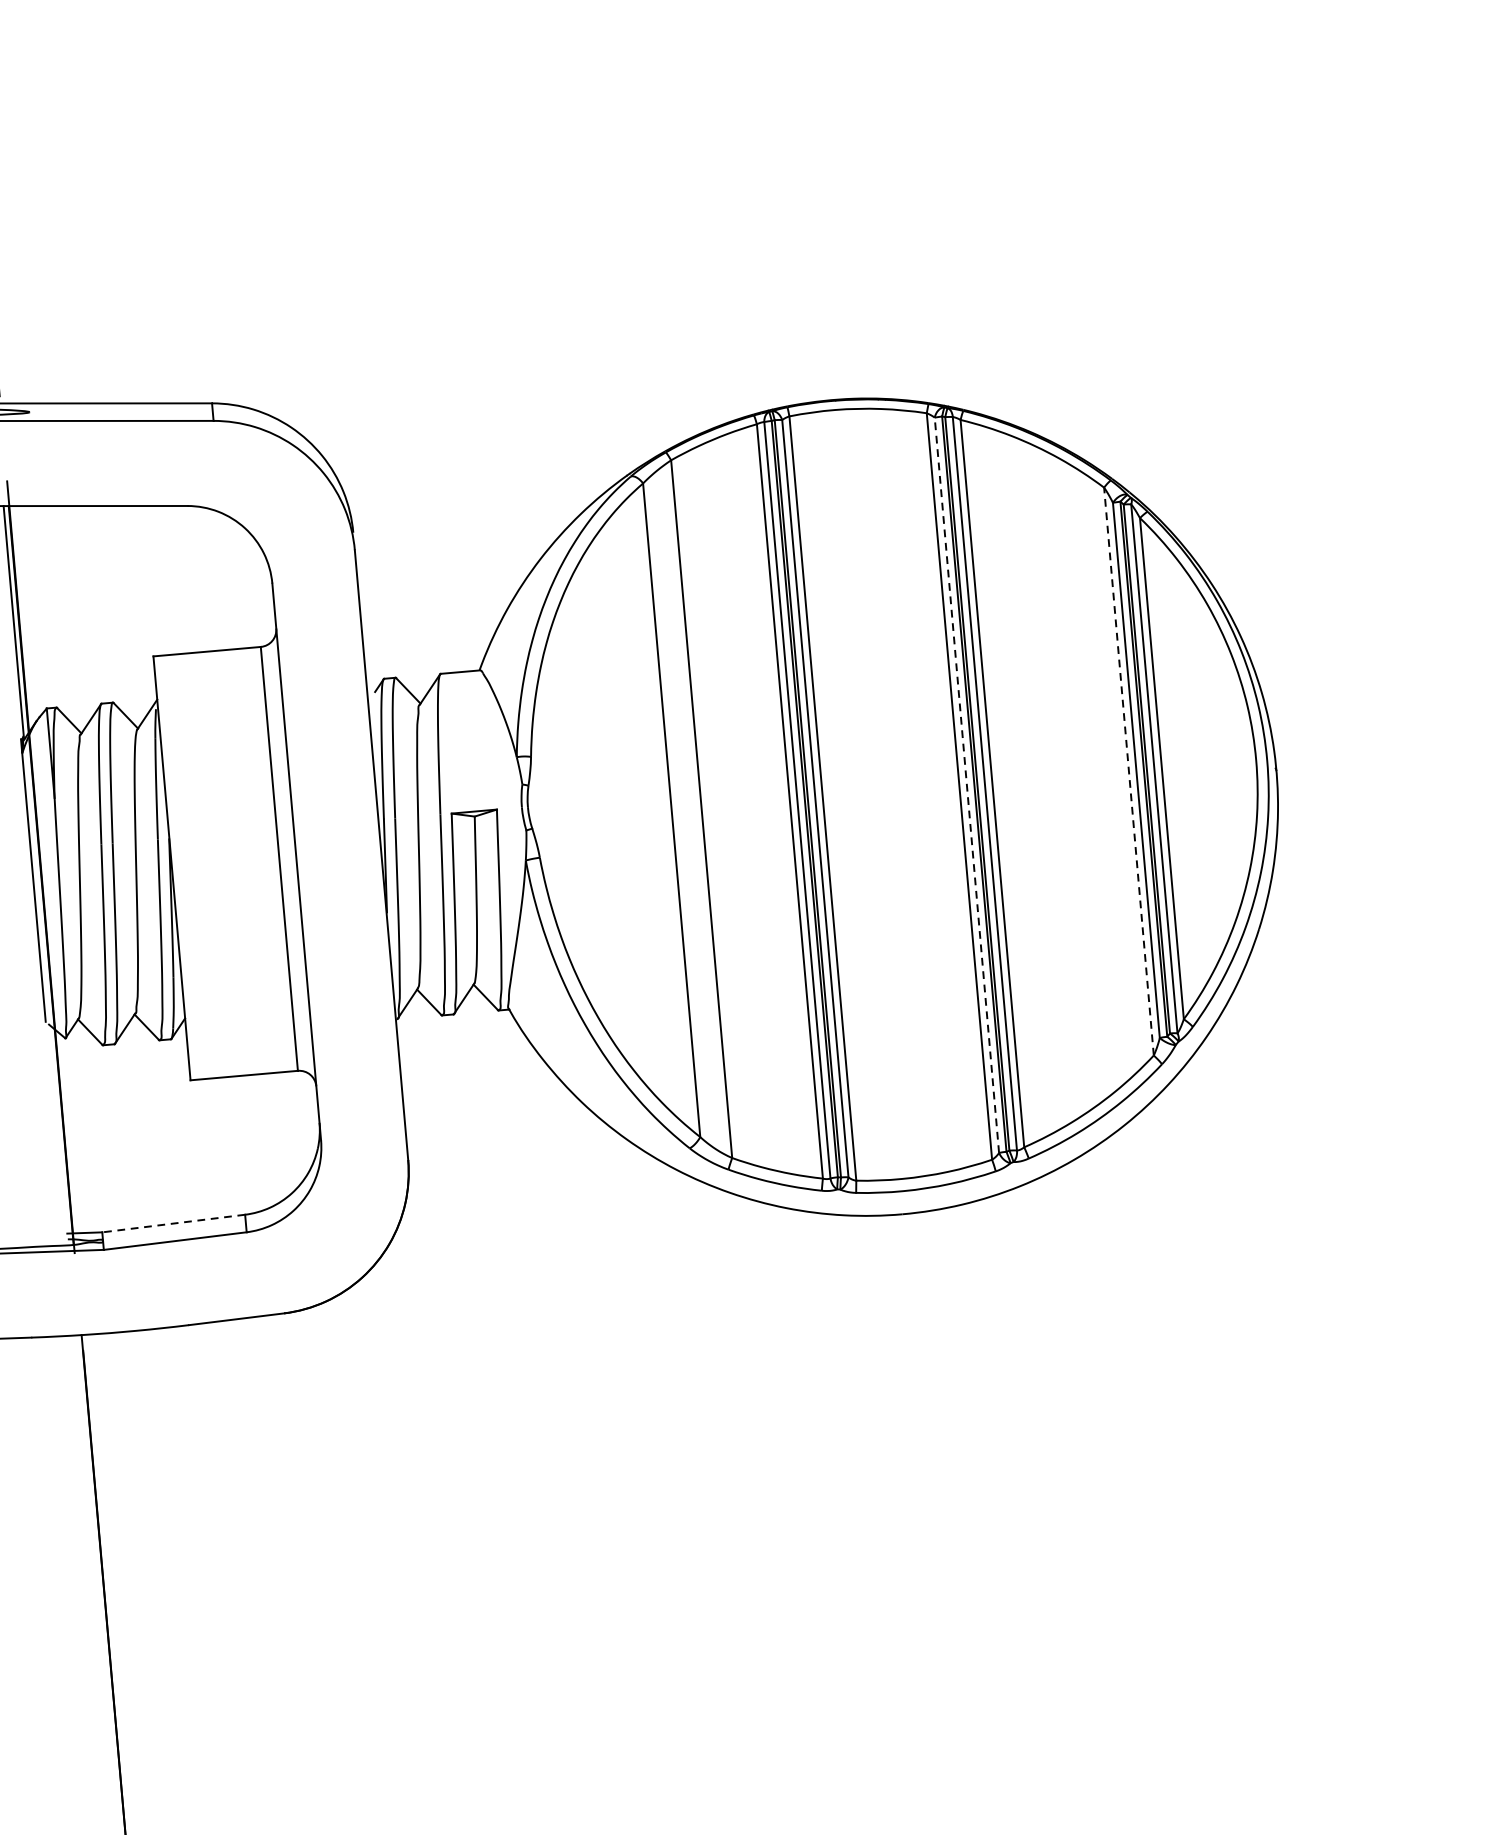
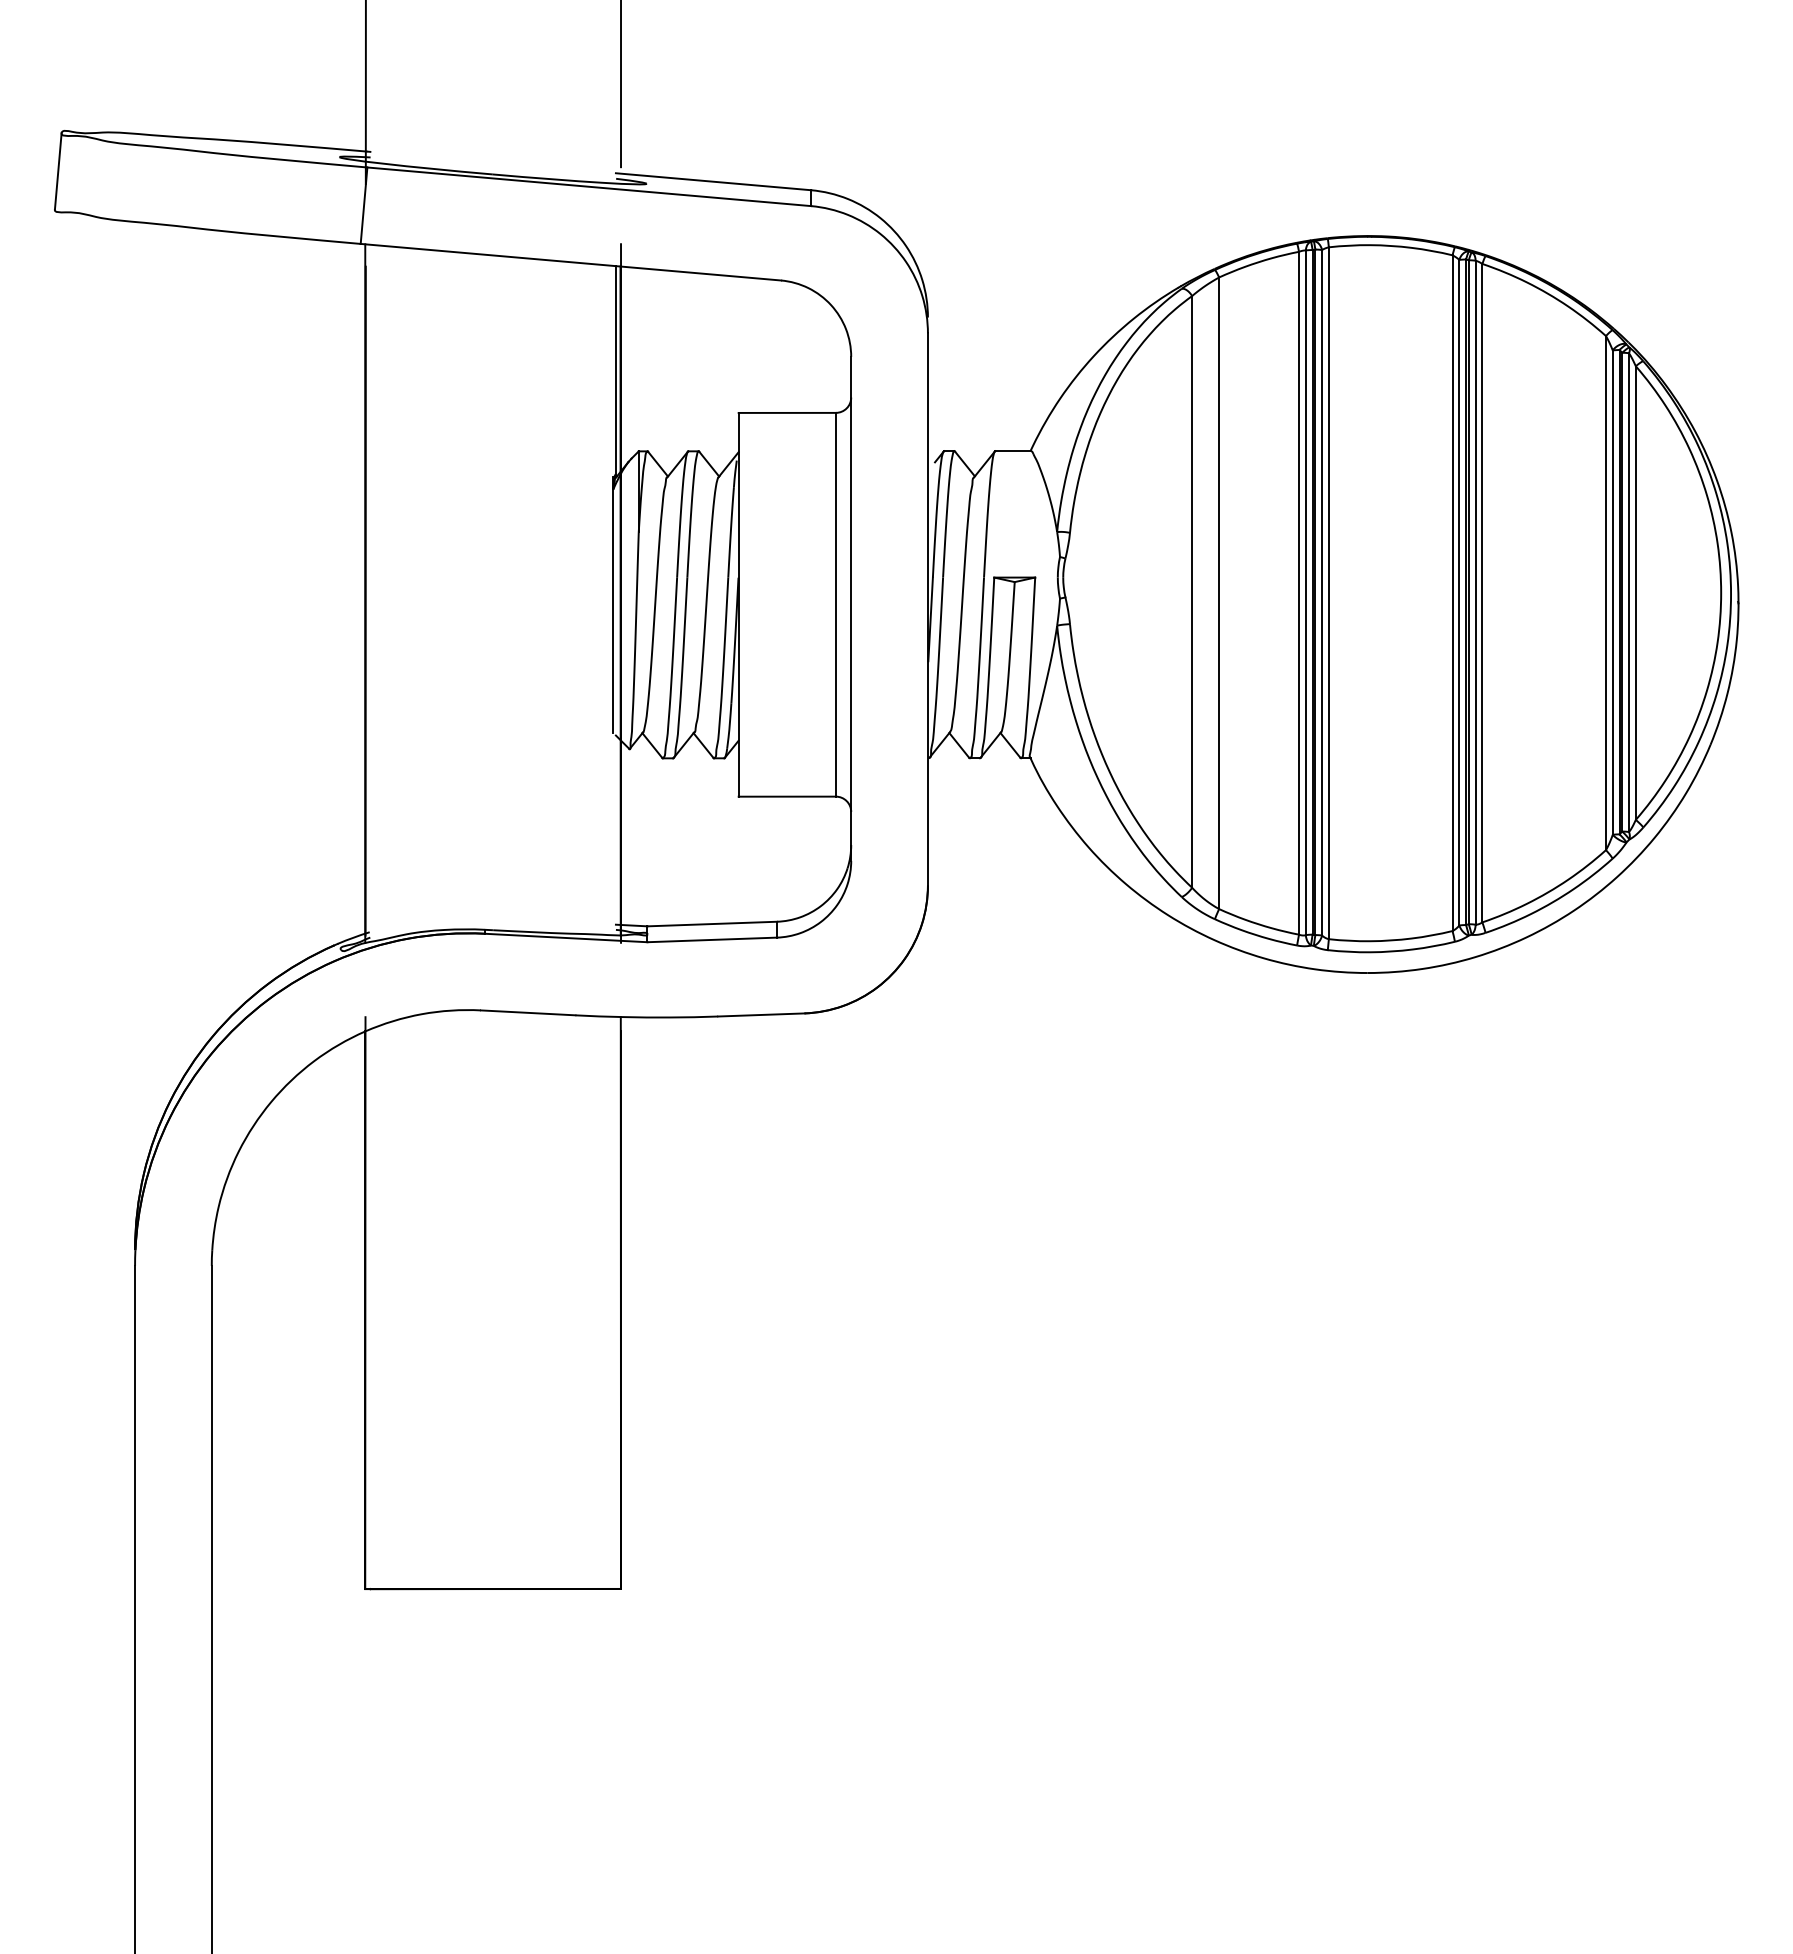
line: (1128, 770) -> (1605, 592), dashed -> solid
line: (967, 785) -> (1459, 592), dashed -> solid
line: (173, 1224) -> (712, 924), dashed -> solid

